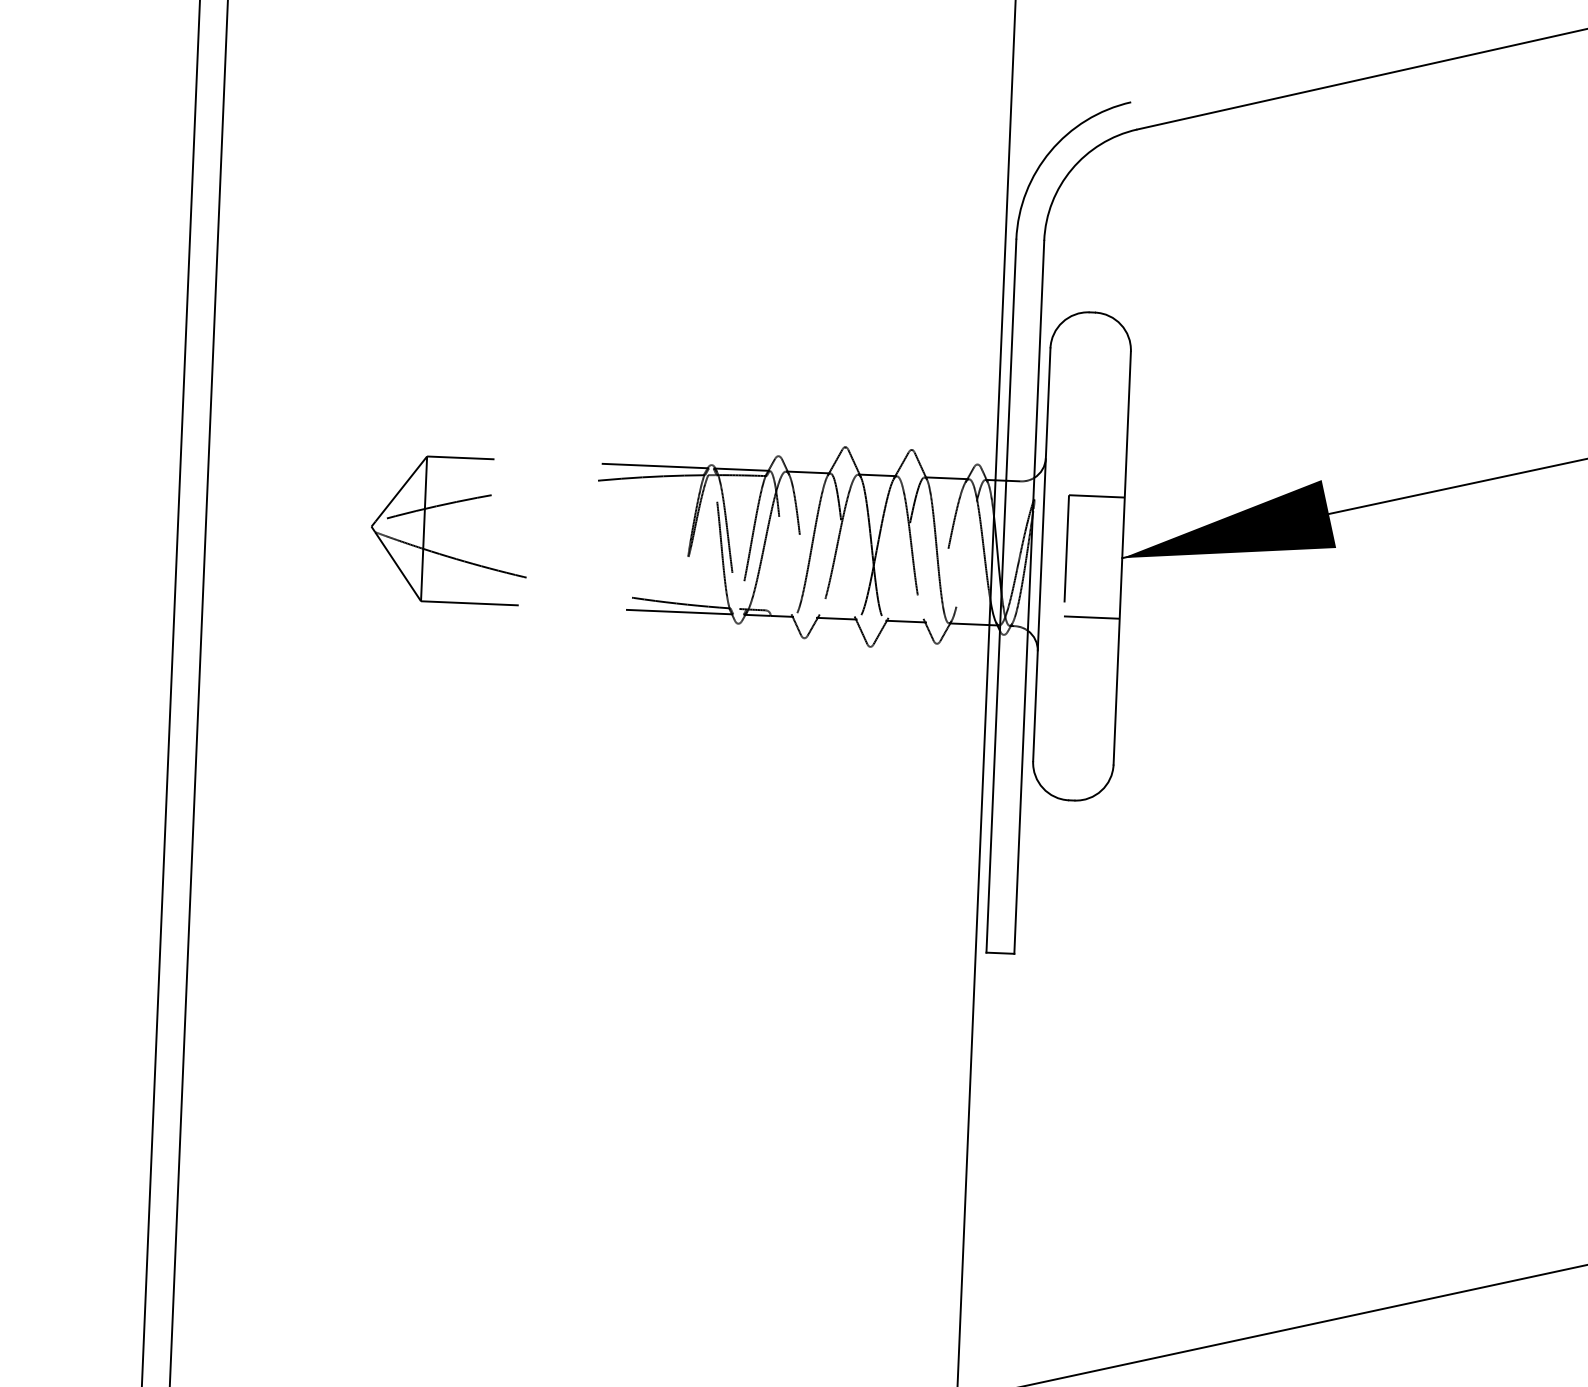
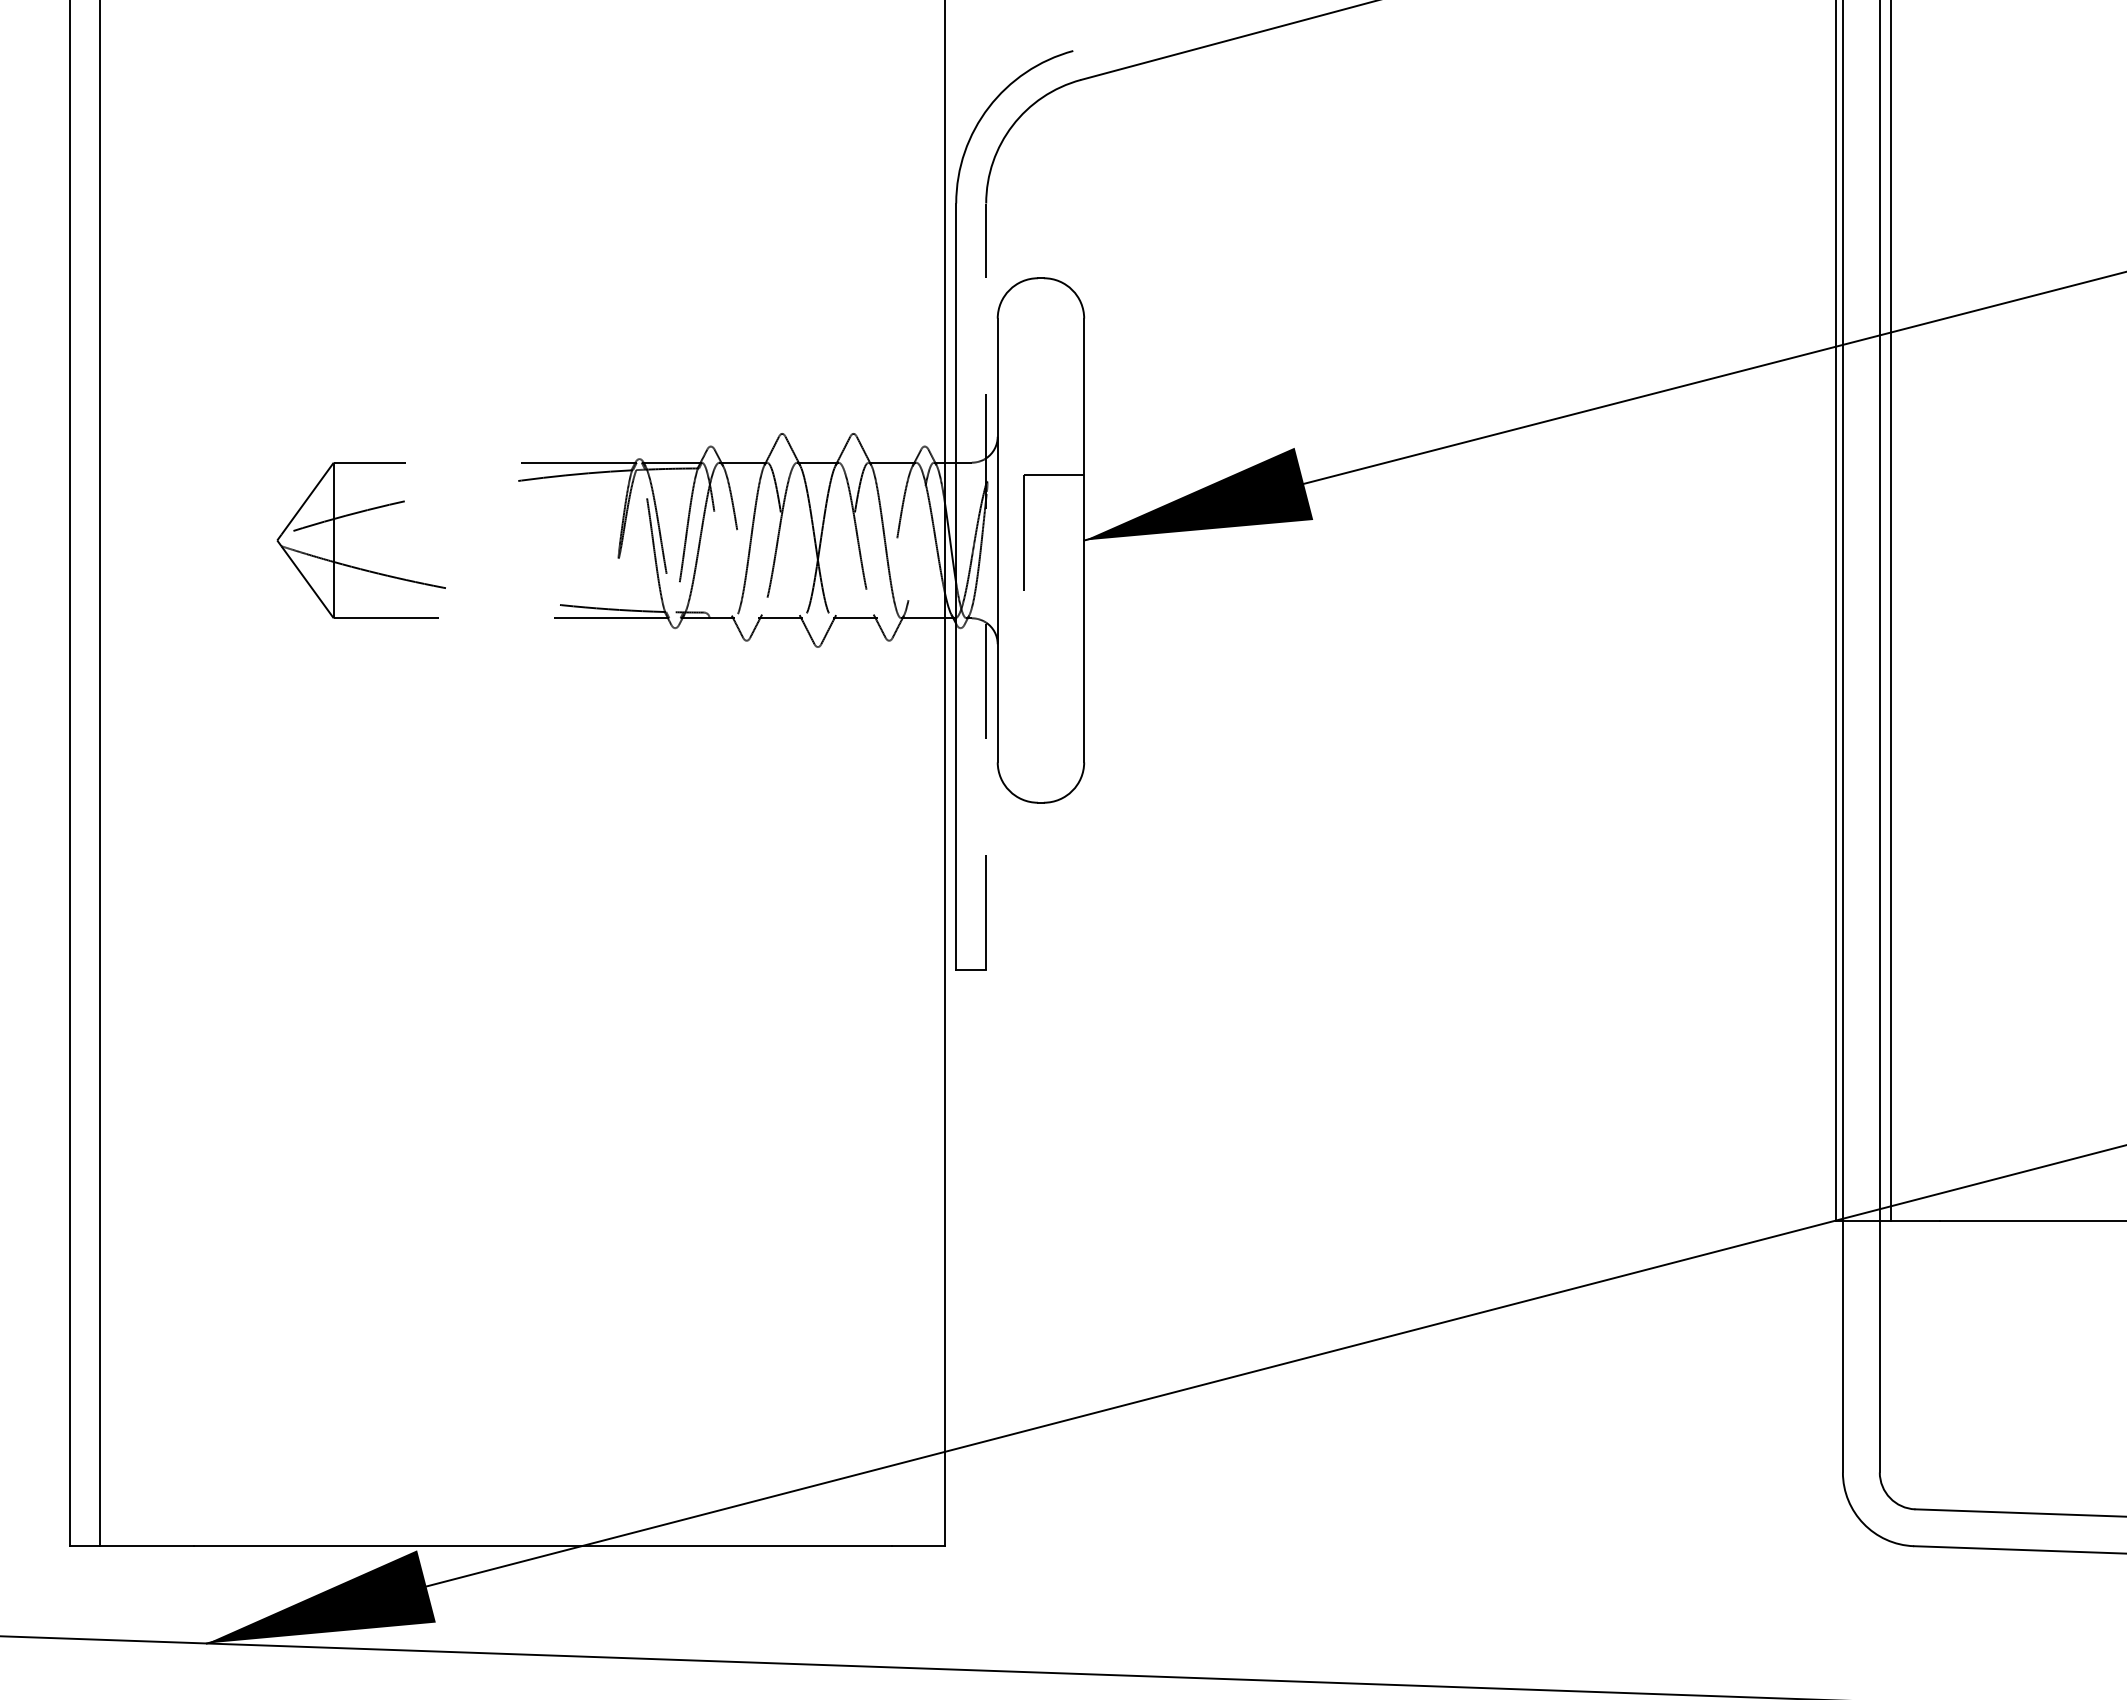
line: (1029, 597) -> (986, 586), solid -> dashed
line: (1092, 617) -> (1054, 605), removed

